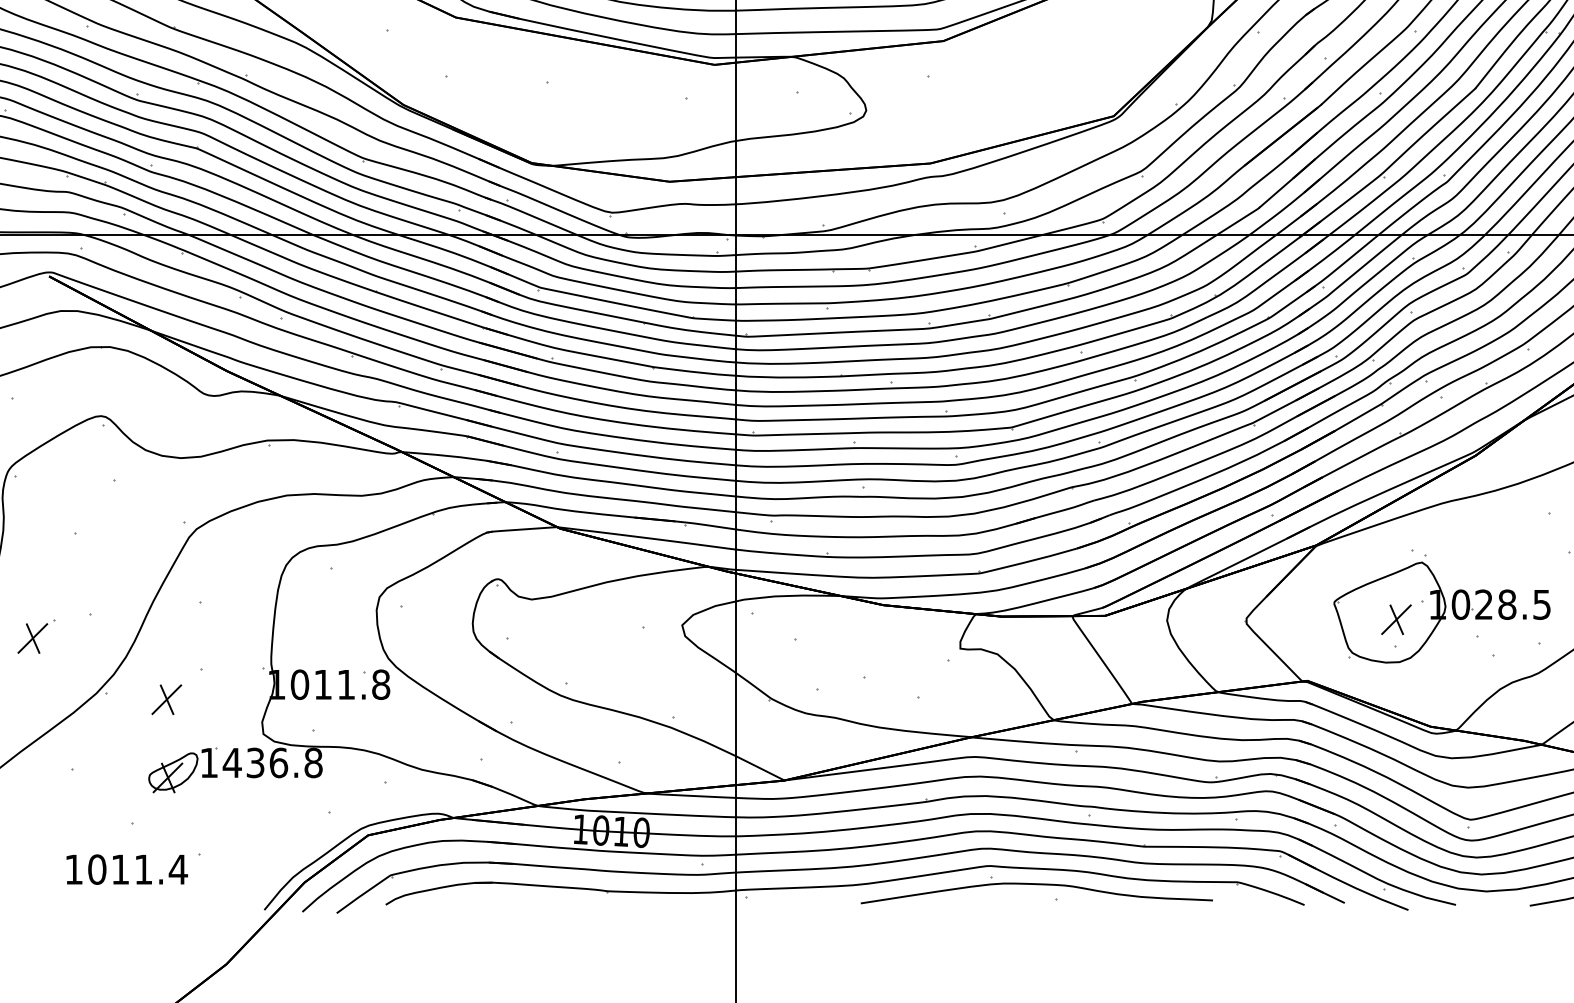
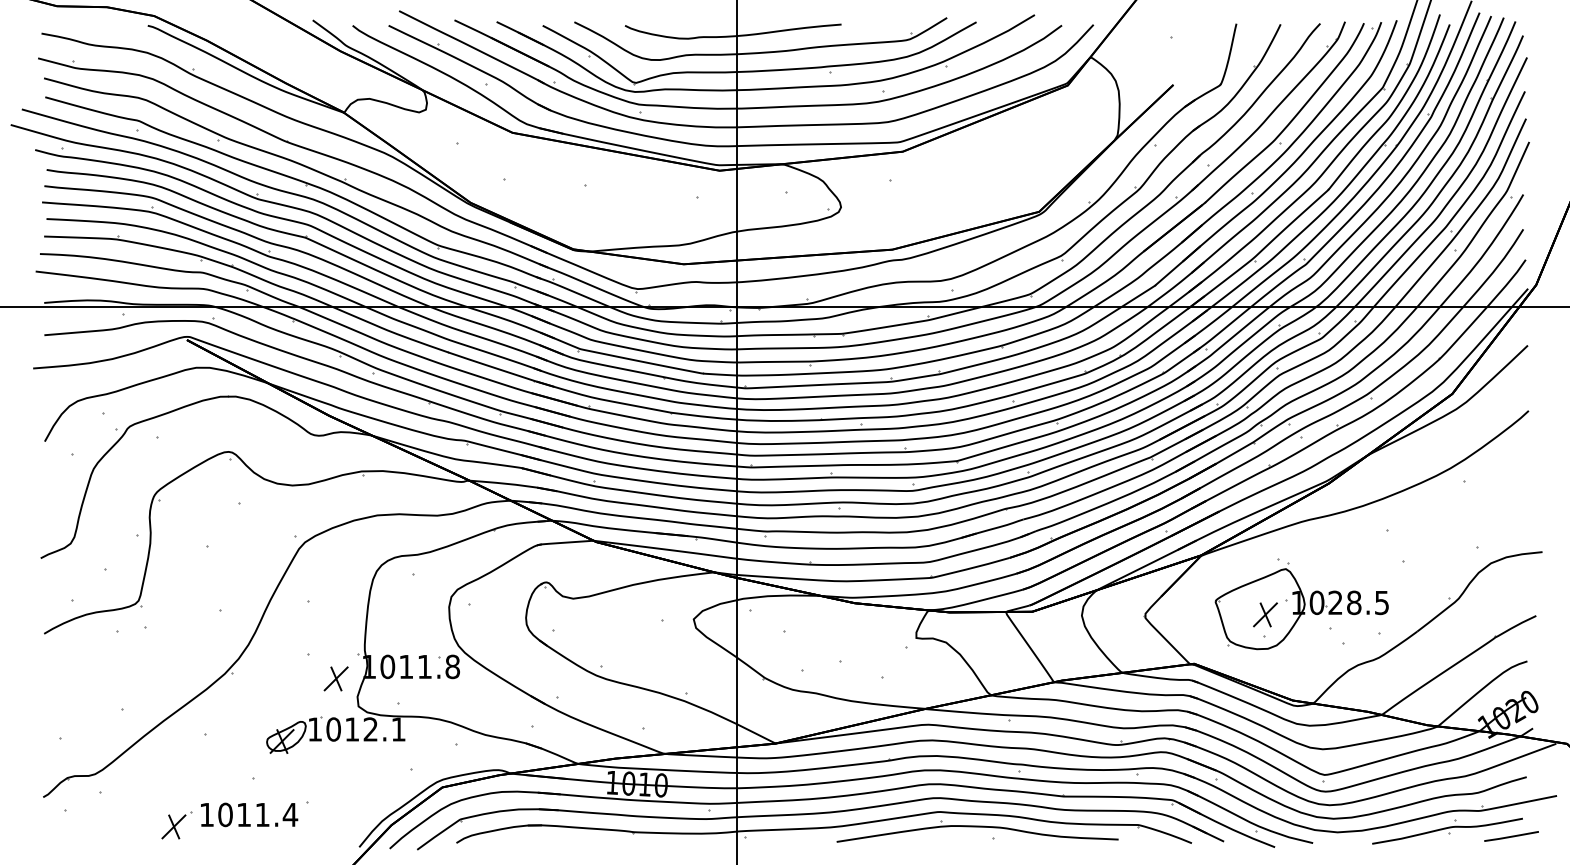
part: (36, 636) -> (176, 825), moved
part: (165, 699) -> (335, 678), moved
text: (272, 762) -> (365, 729), 1436.8 -> 1012.1

